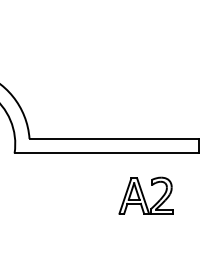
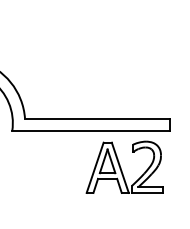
part: (146, 194) -> (124, 166), size x1.67

